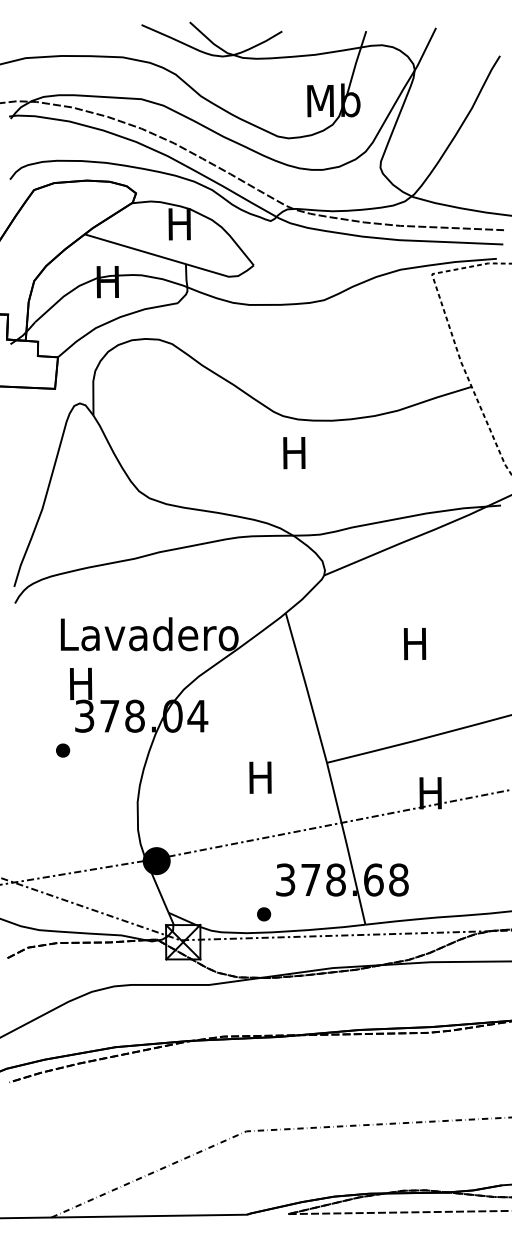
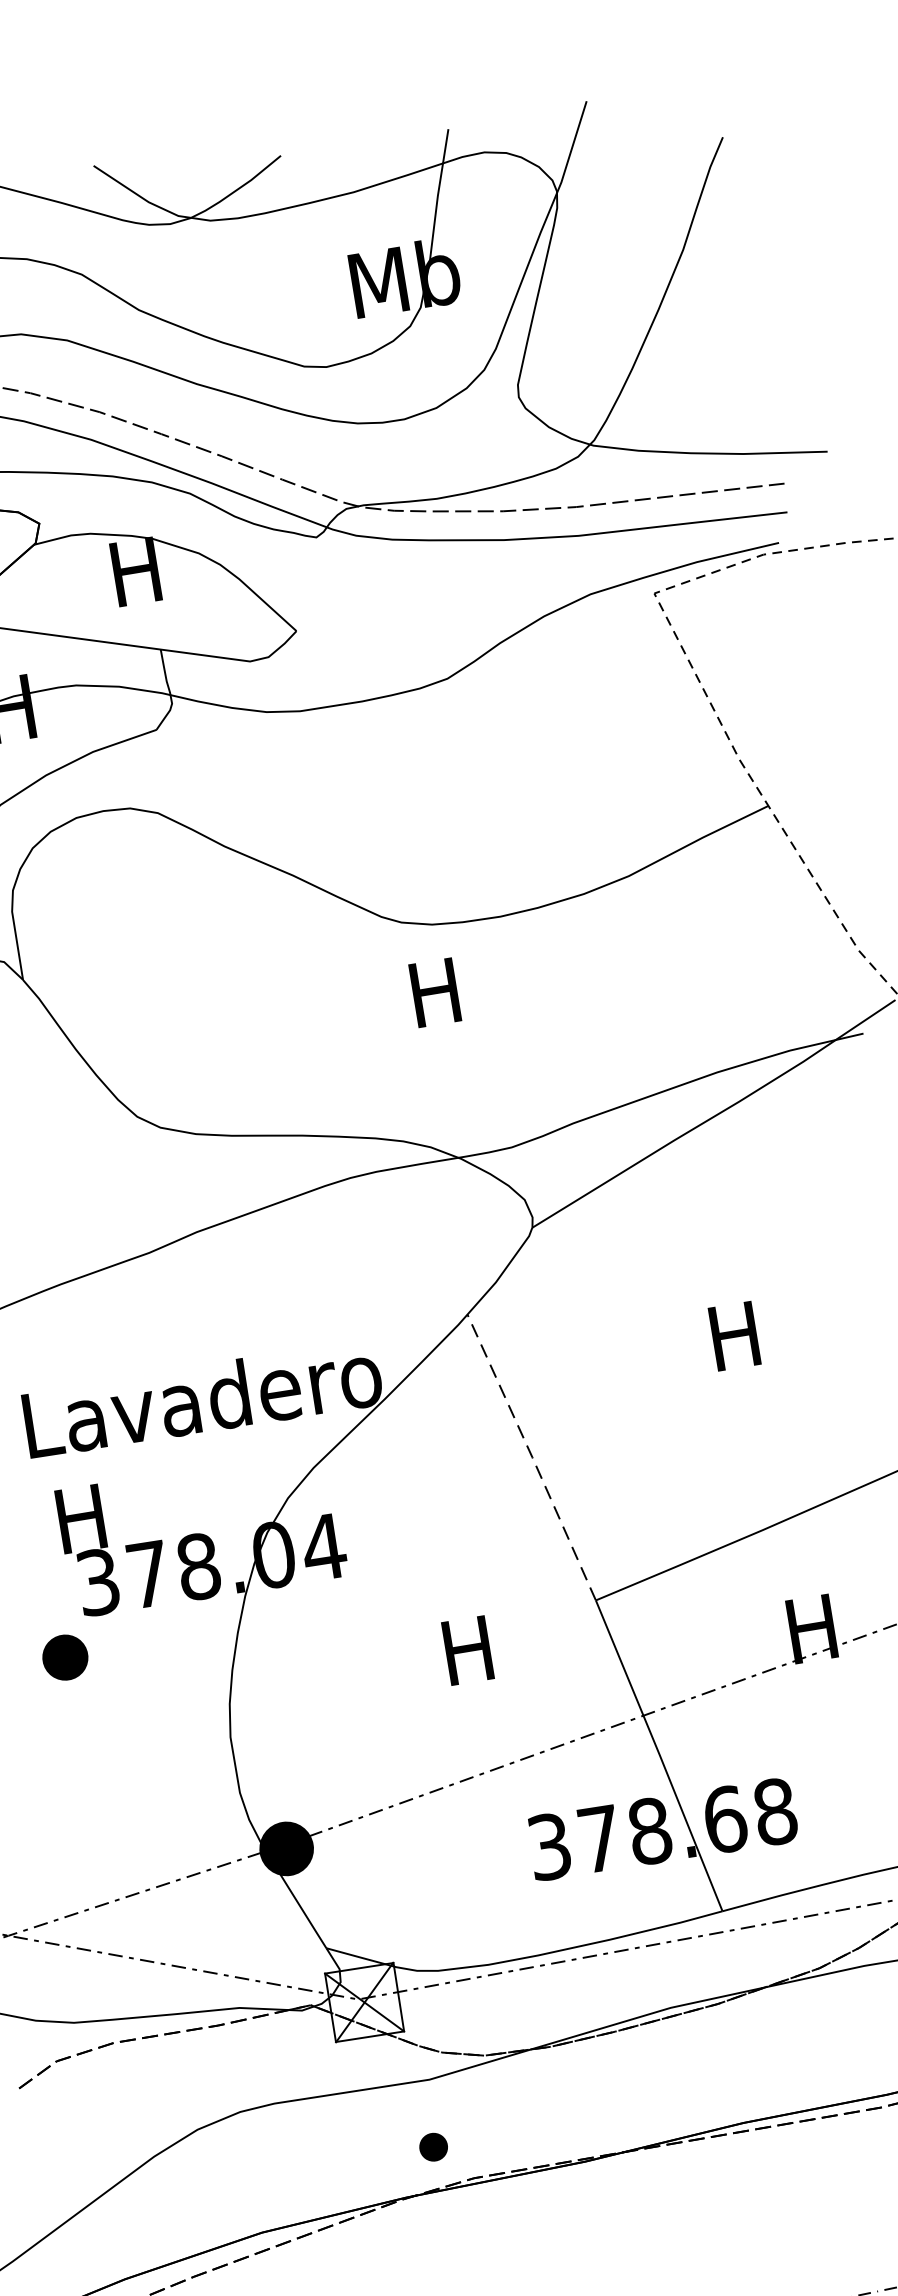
line: (306, 687) -> (531, 1456), solid -> dashed
part: (63, 750) -> (66, 1657), size x1.6
part: (264, 914) -> (434, 2147), moved

